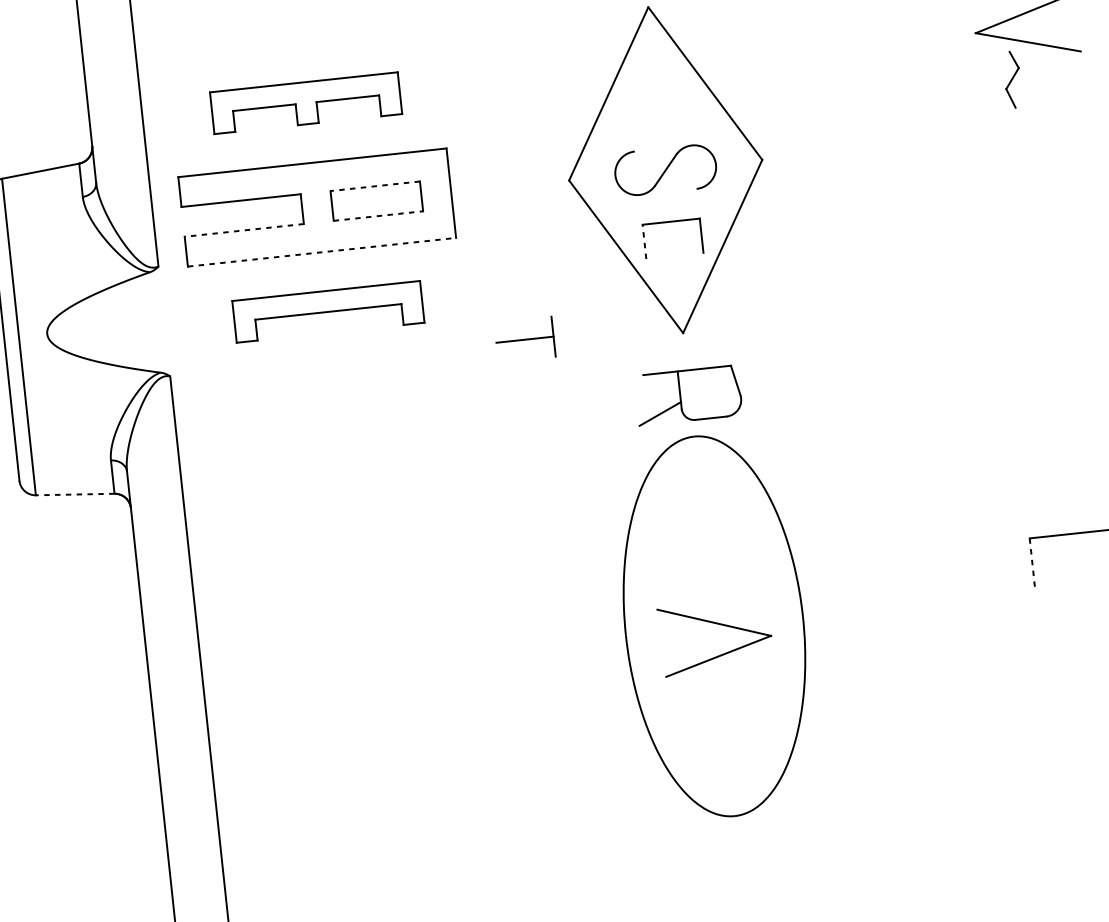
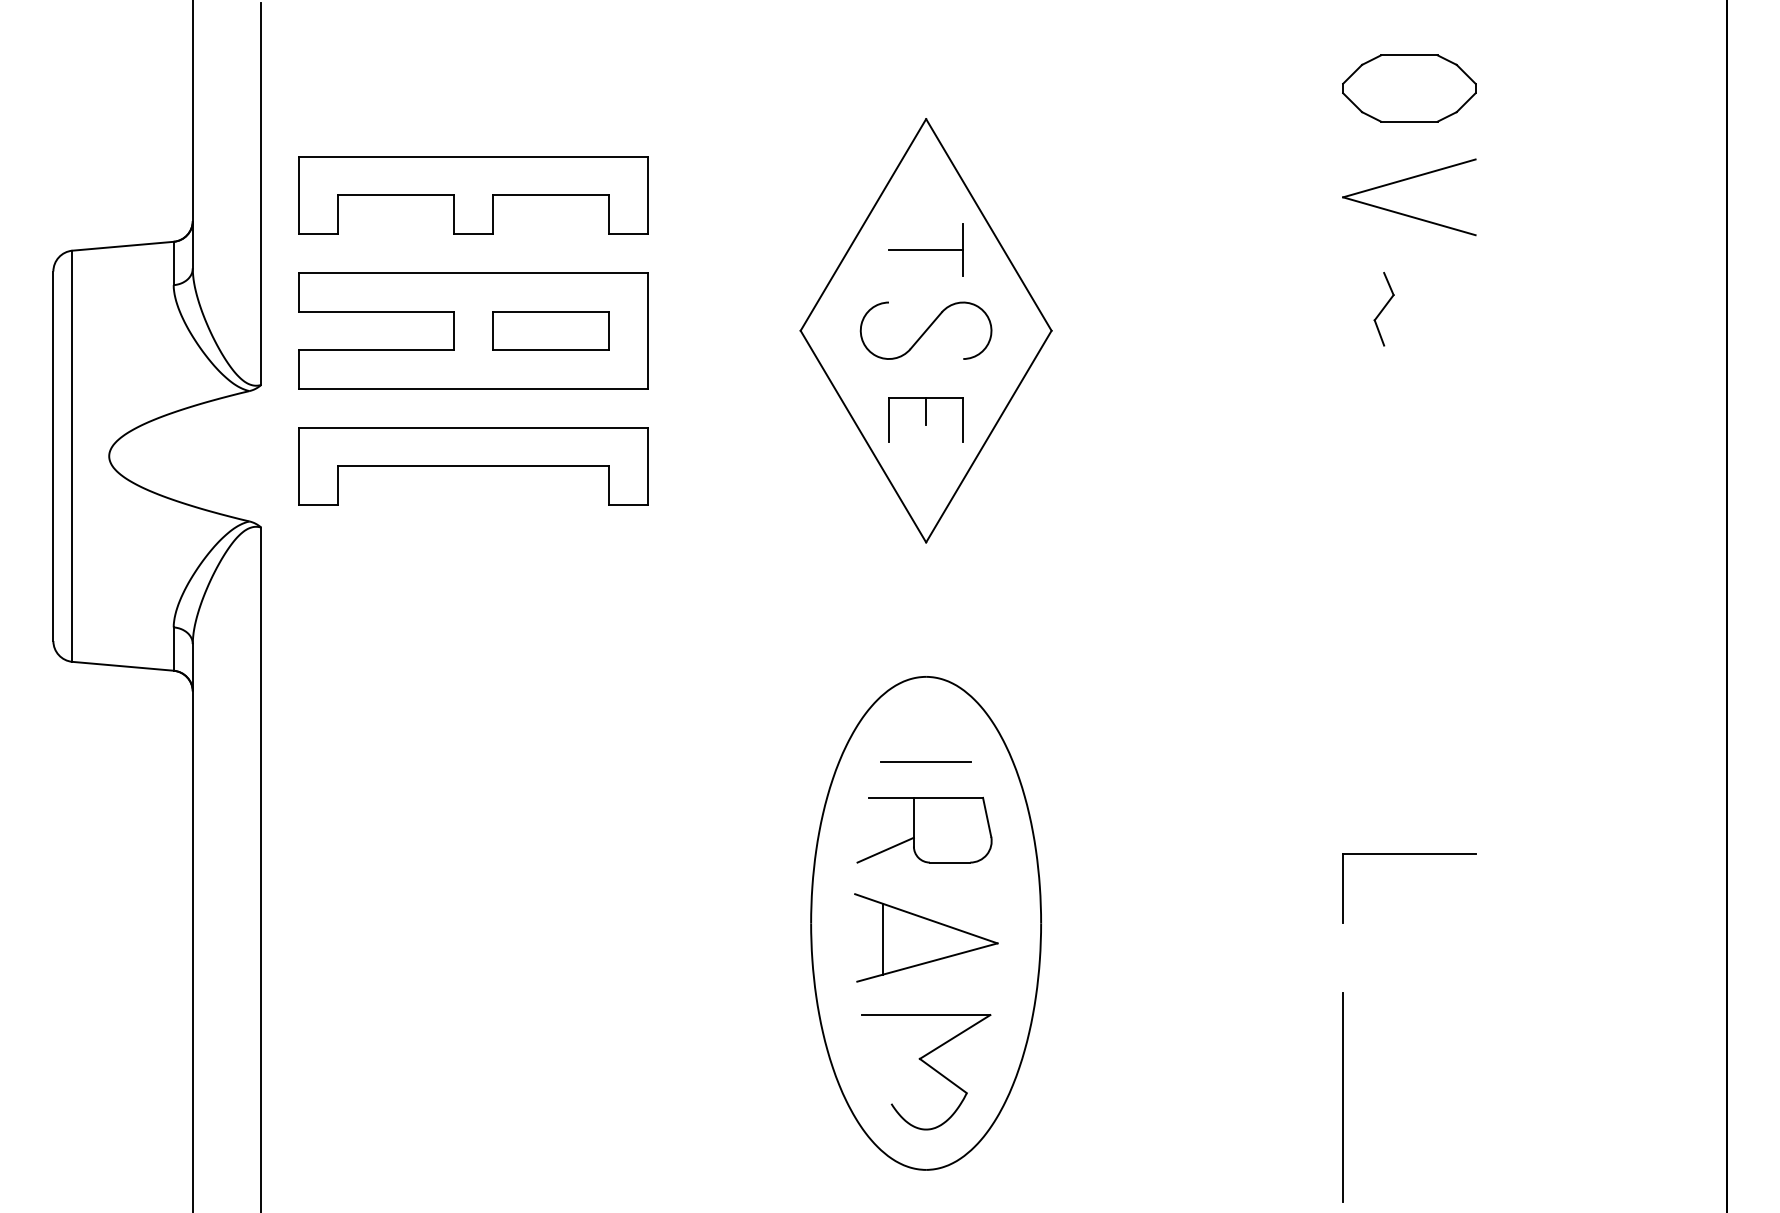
part: (1012, 80) -> (1383, 309), moved
part: (306, 103) -> (473, 195), size x1.43
line: (375, 186) -> (550, 311), dashed -> solid
line: (378, 216) -> (551, 350), dashed -> solid
line: (244, 230) -> (376, 350), dashed -> solid
line: (672, 232) -> (926, 411), added
line: (644, 241) -> (889, 419), dashed -> solid
line: (322, 252) -> (473, 389), dashed -> solid
part: (328, 311) -> (473, 466), size x1.43
part: (524, 339) -> (925, 249), moved
part: (688, 394) -> (924, 829), moved
line: (75, 494) -> (123, 666), dashed -> solid
line: (700, 502) -> (925, 762), added
line: (1032, 565) -> (1343, 888), dashed -> solid
line: (682, 642) -> (883, 939), added
line: (1050, 726) -> (1343, 1097), added
part: (727, 741) -> (926, 1072), added

